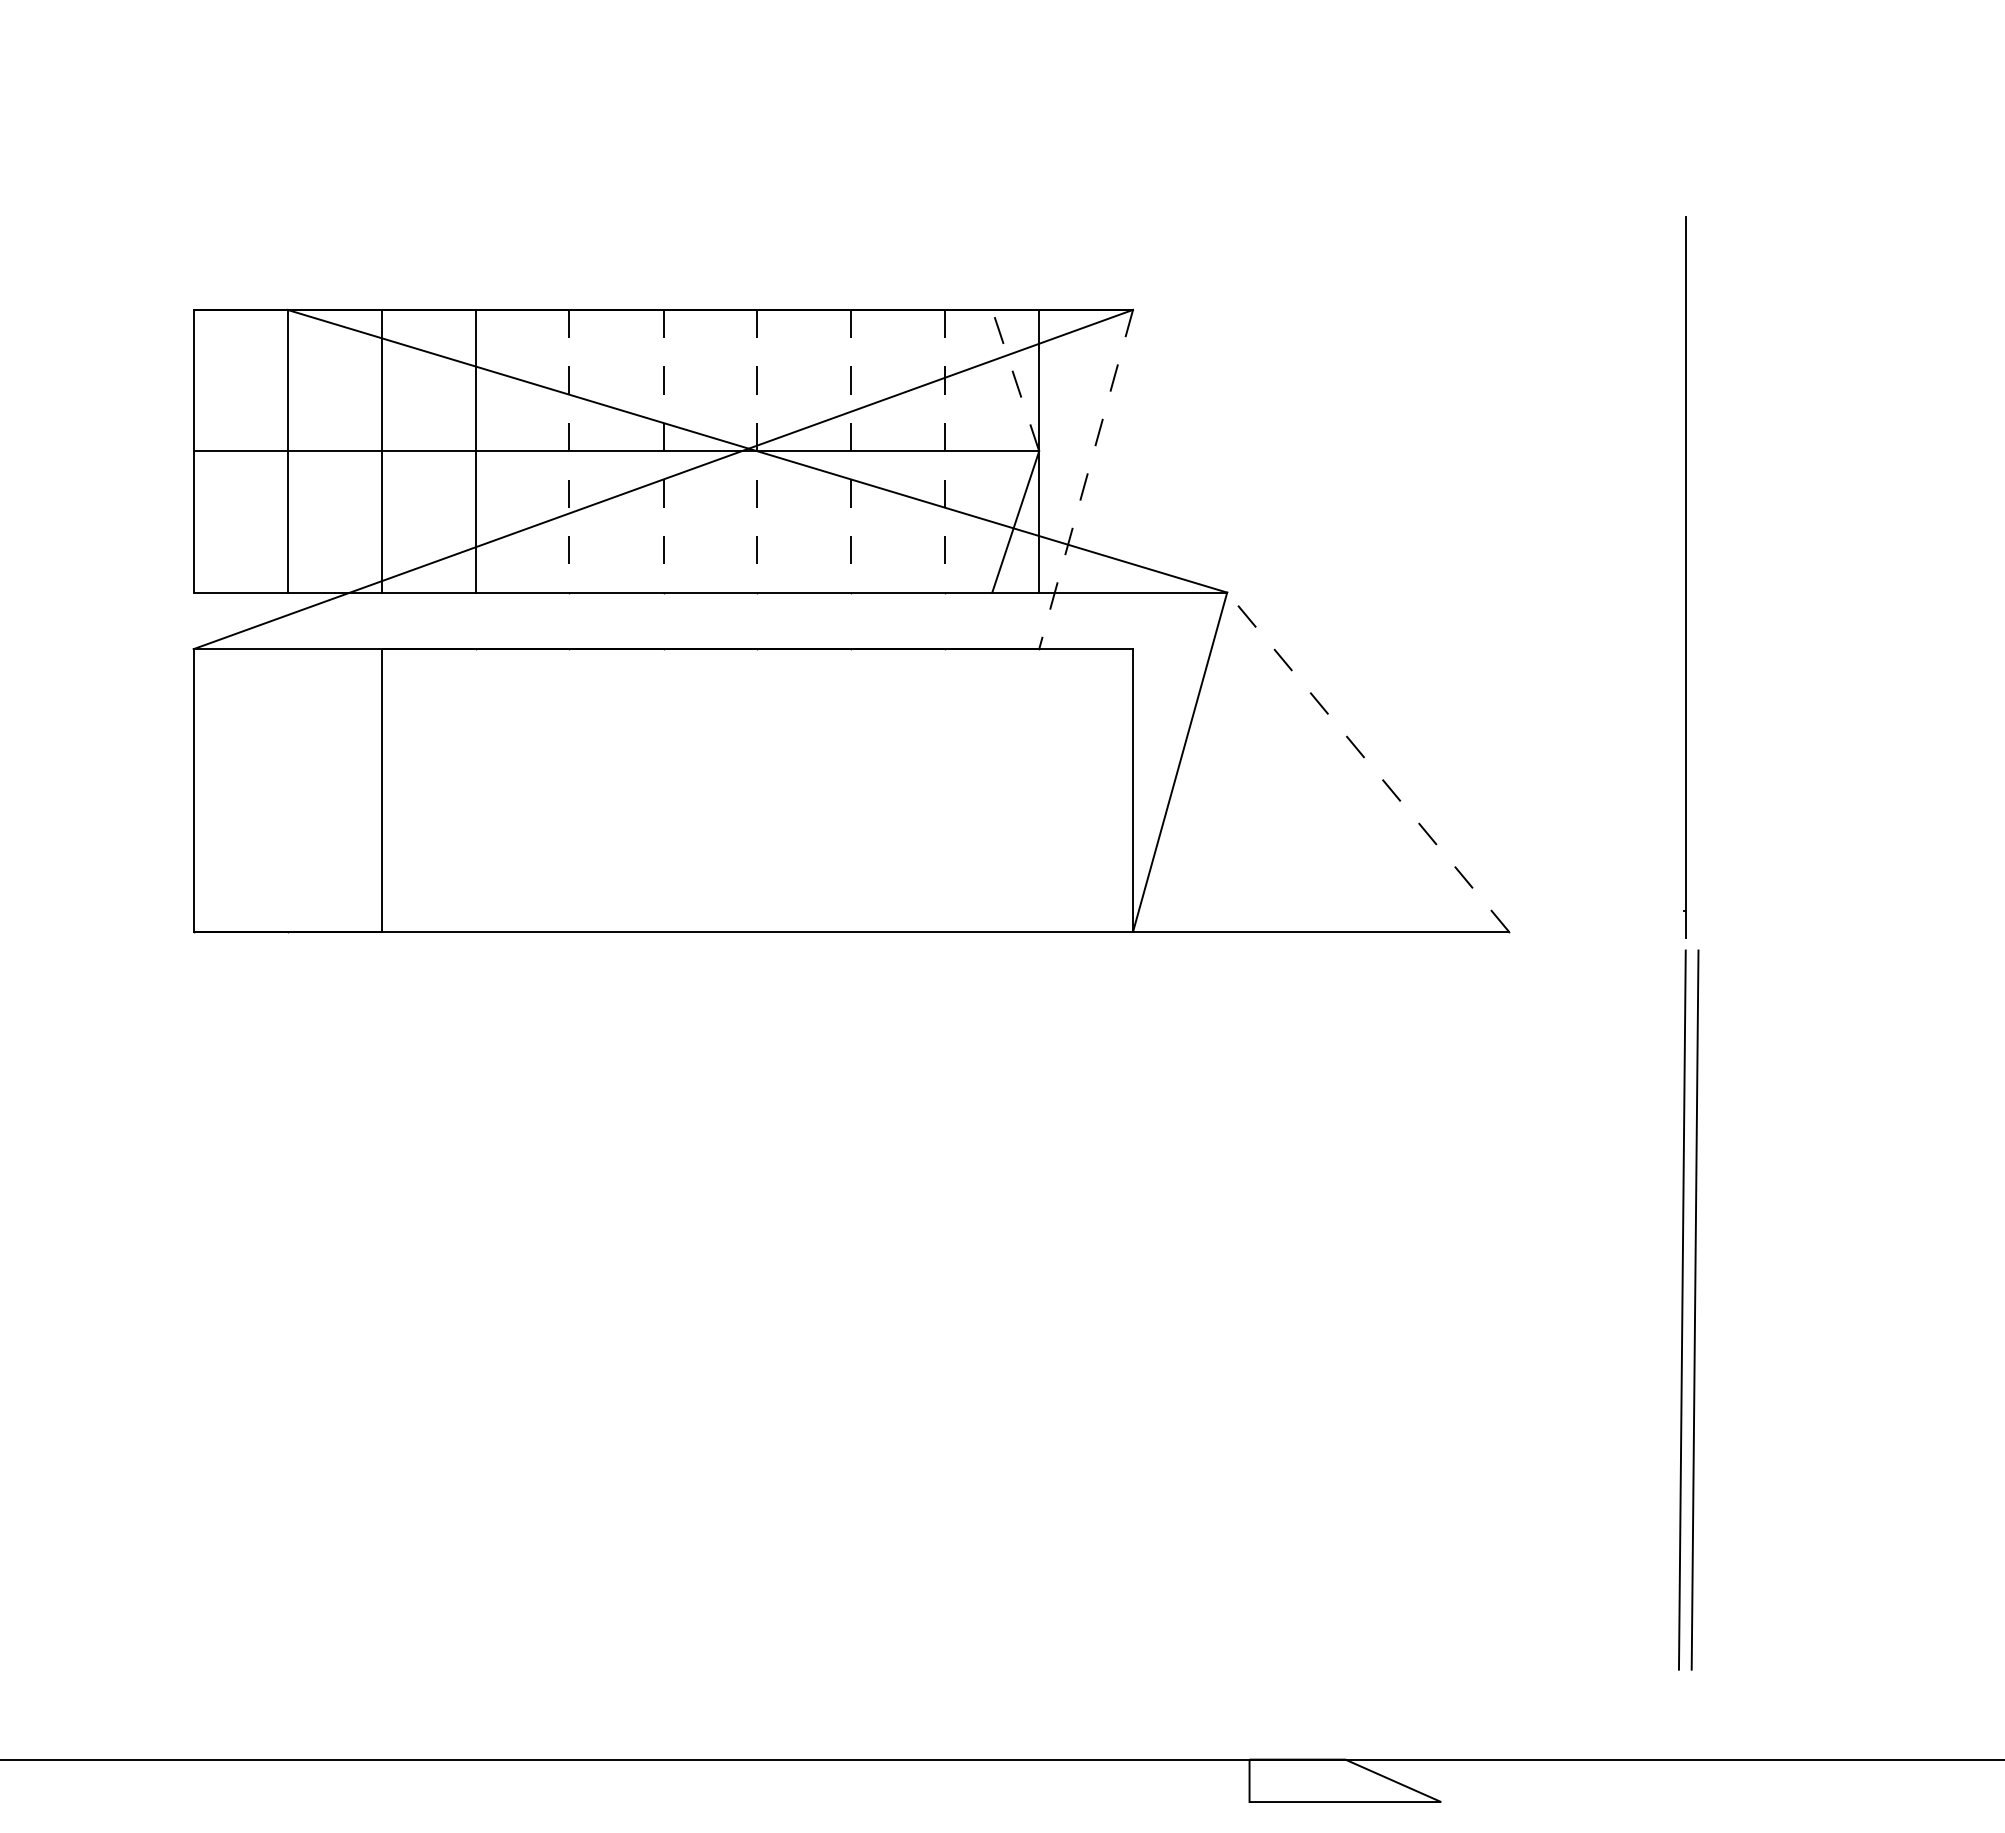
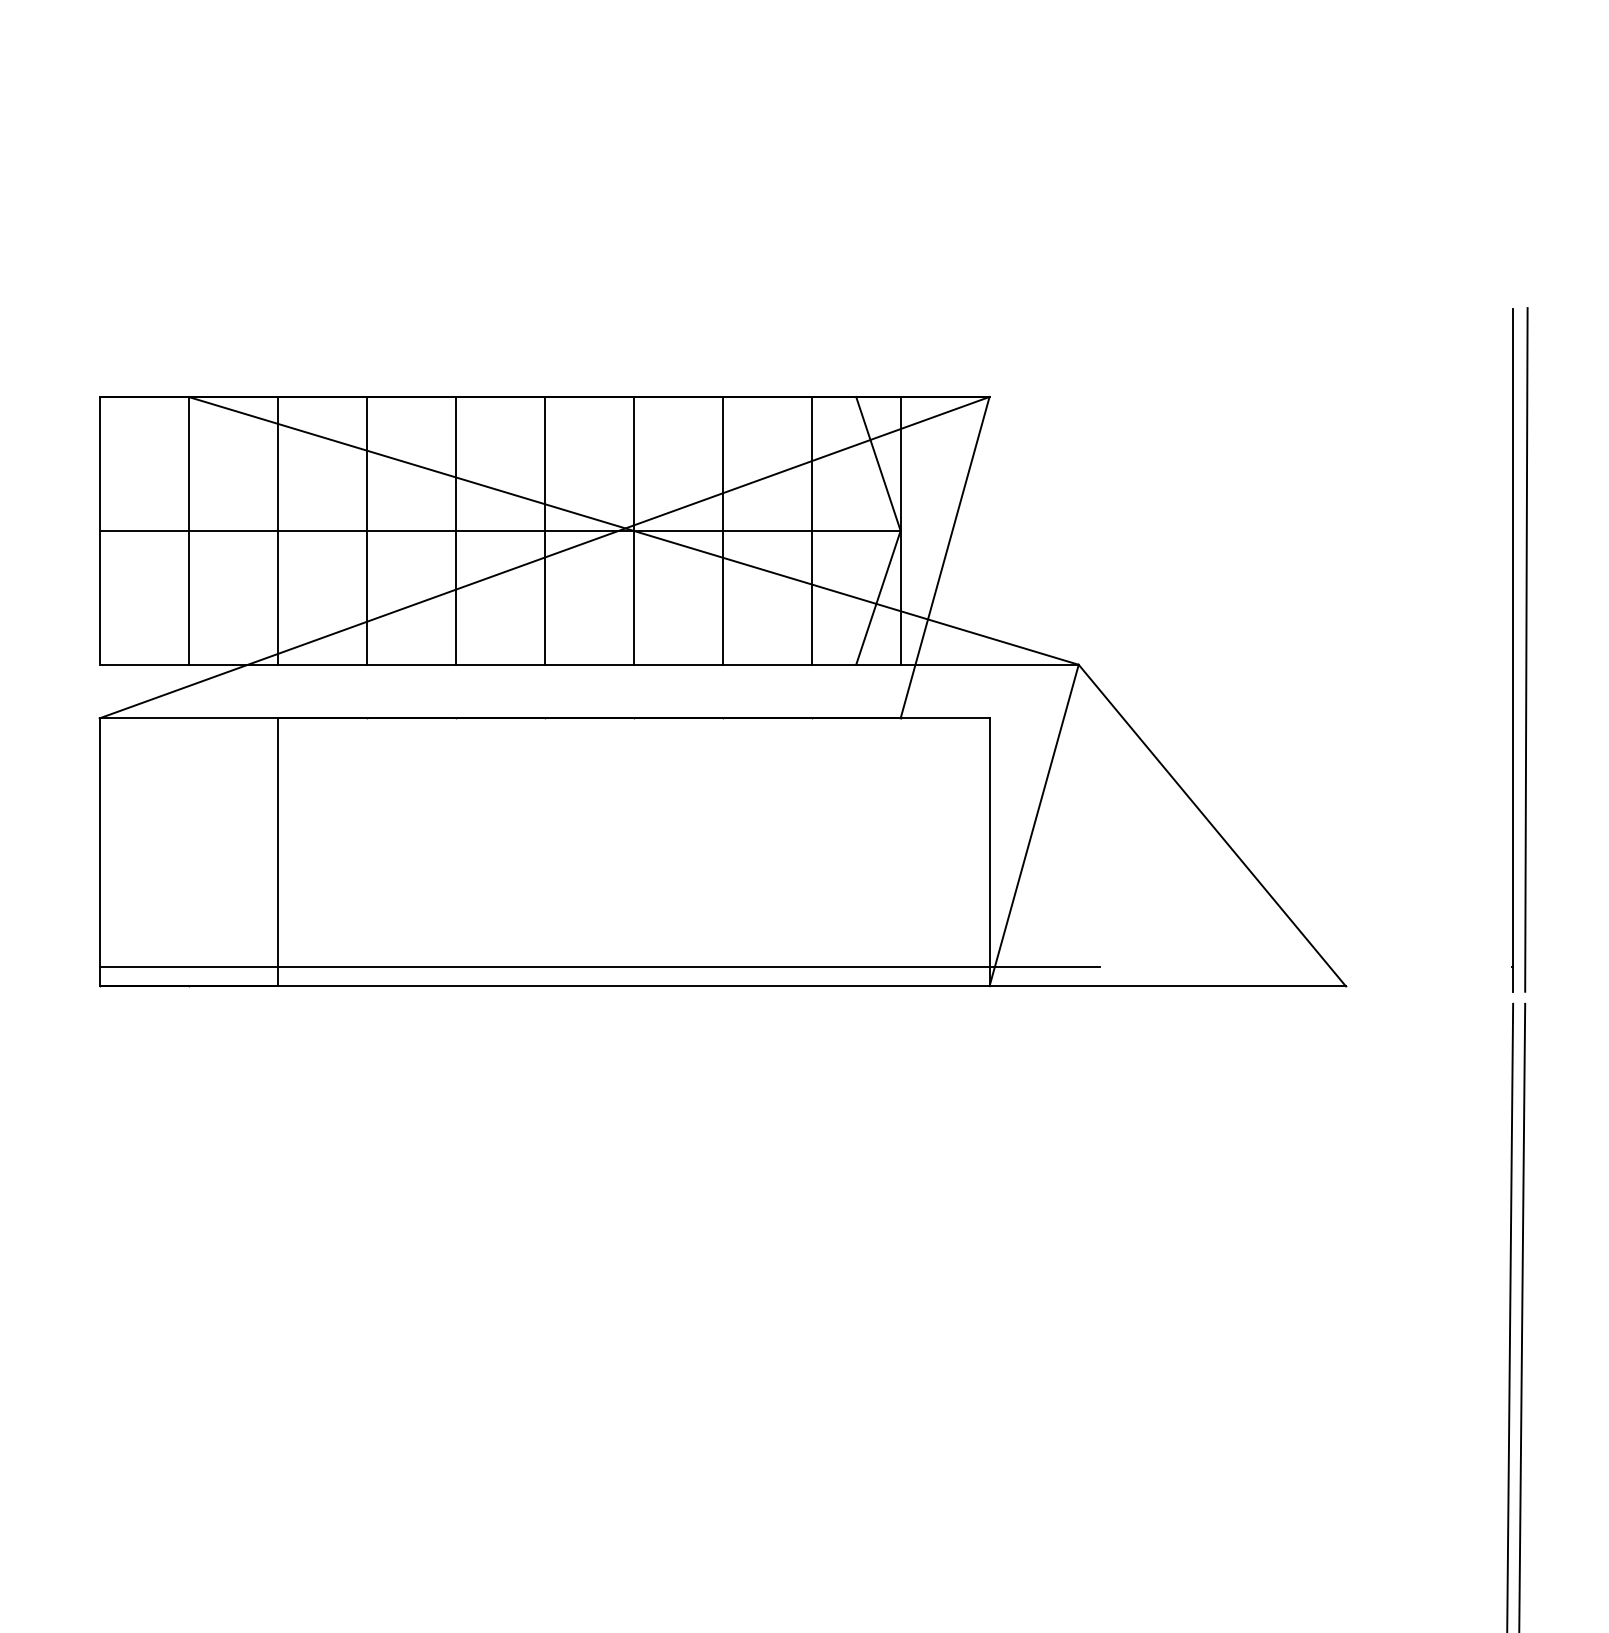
line: (1015, 380) -> (878, 463), dashed -> solid
line: (569, 451) -> (455, 531), dashed -> solid
line: (663, 451) -> (544, 531), dashed -> solid
line: (757, 451) -> (633, 531), dashed -> solid
line: (851, 451) -> (722, 531), dashed -> solid
line: (945, 451) -> (811, 531), dashed -> solid
line: (1086, 479) -> (945, 557), dashed -> solid
line: (1699, 576) -> (1526, 649), added
line: (1368, 762) -> (1212, 825), dashed -> solid
line: (721, 911) -> (599, 966), added

